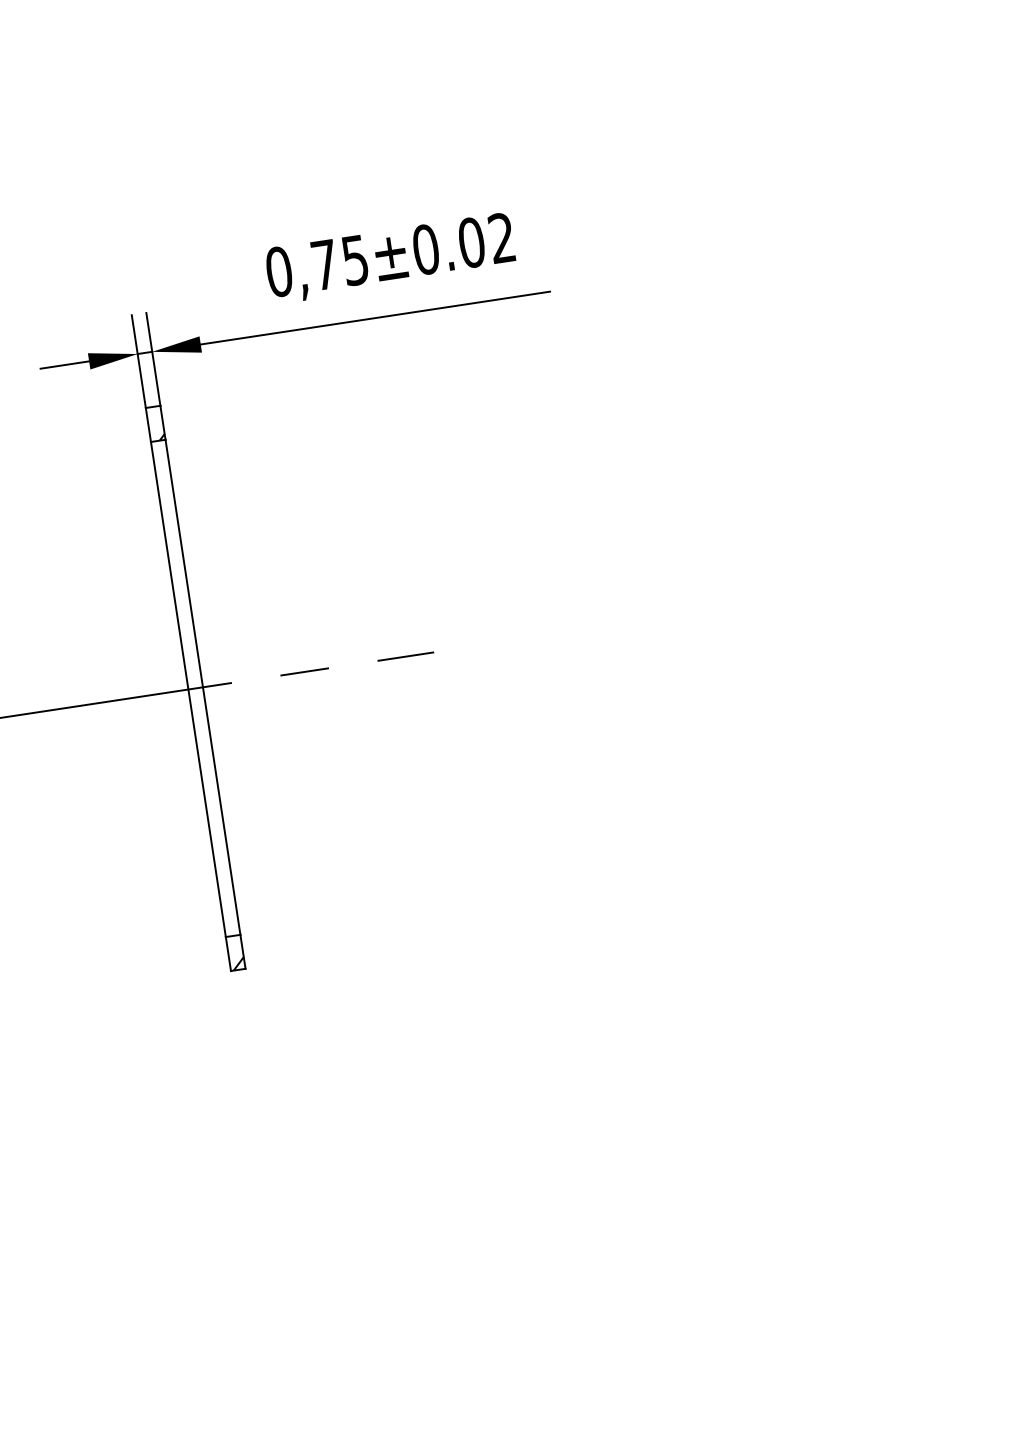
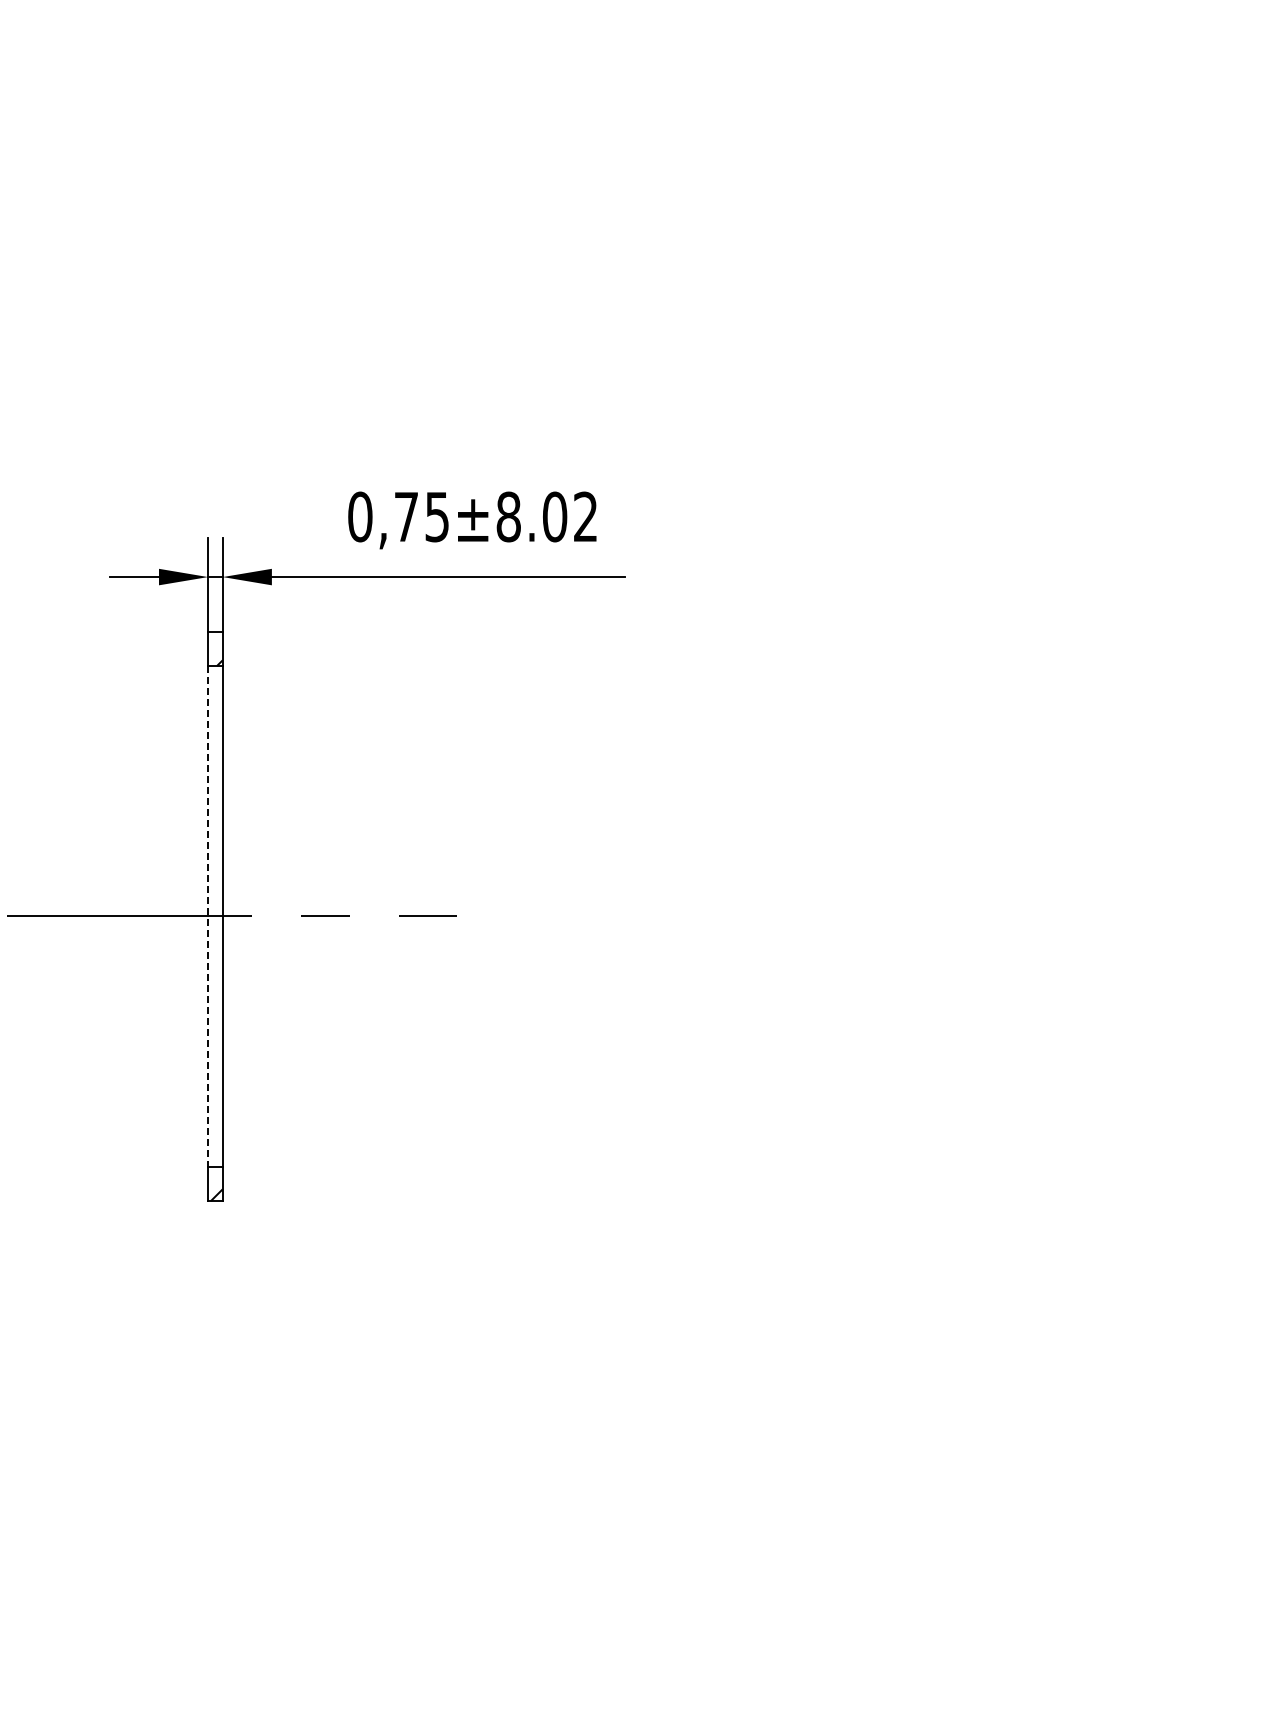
text: (425, 249) -> (508, 516), 0,75±0.02 -> 0,75±8.02
line: (188, 689) -> (208, 916), solid -> dashed

